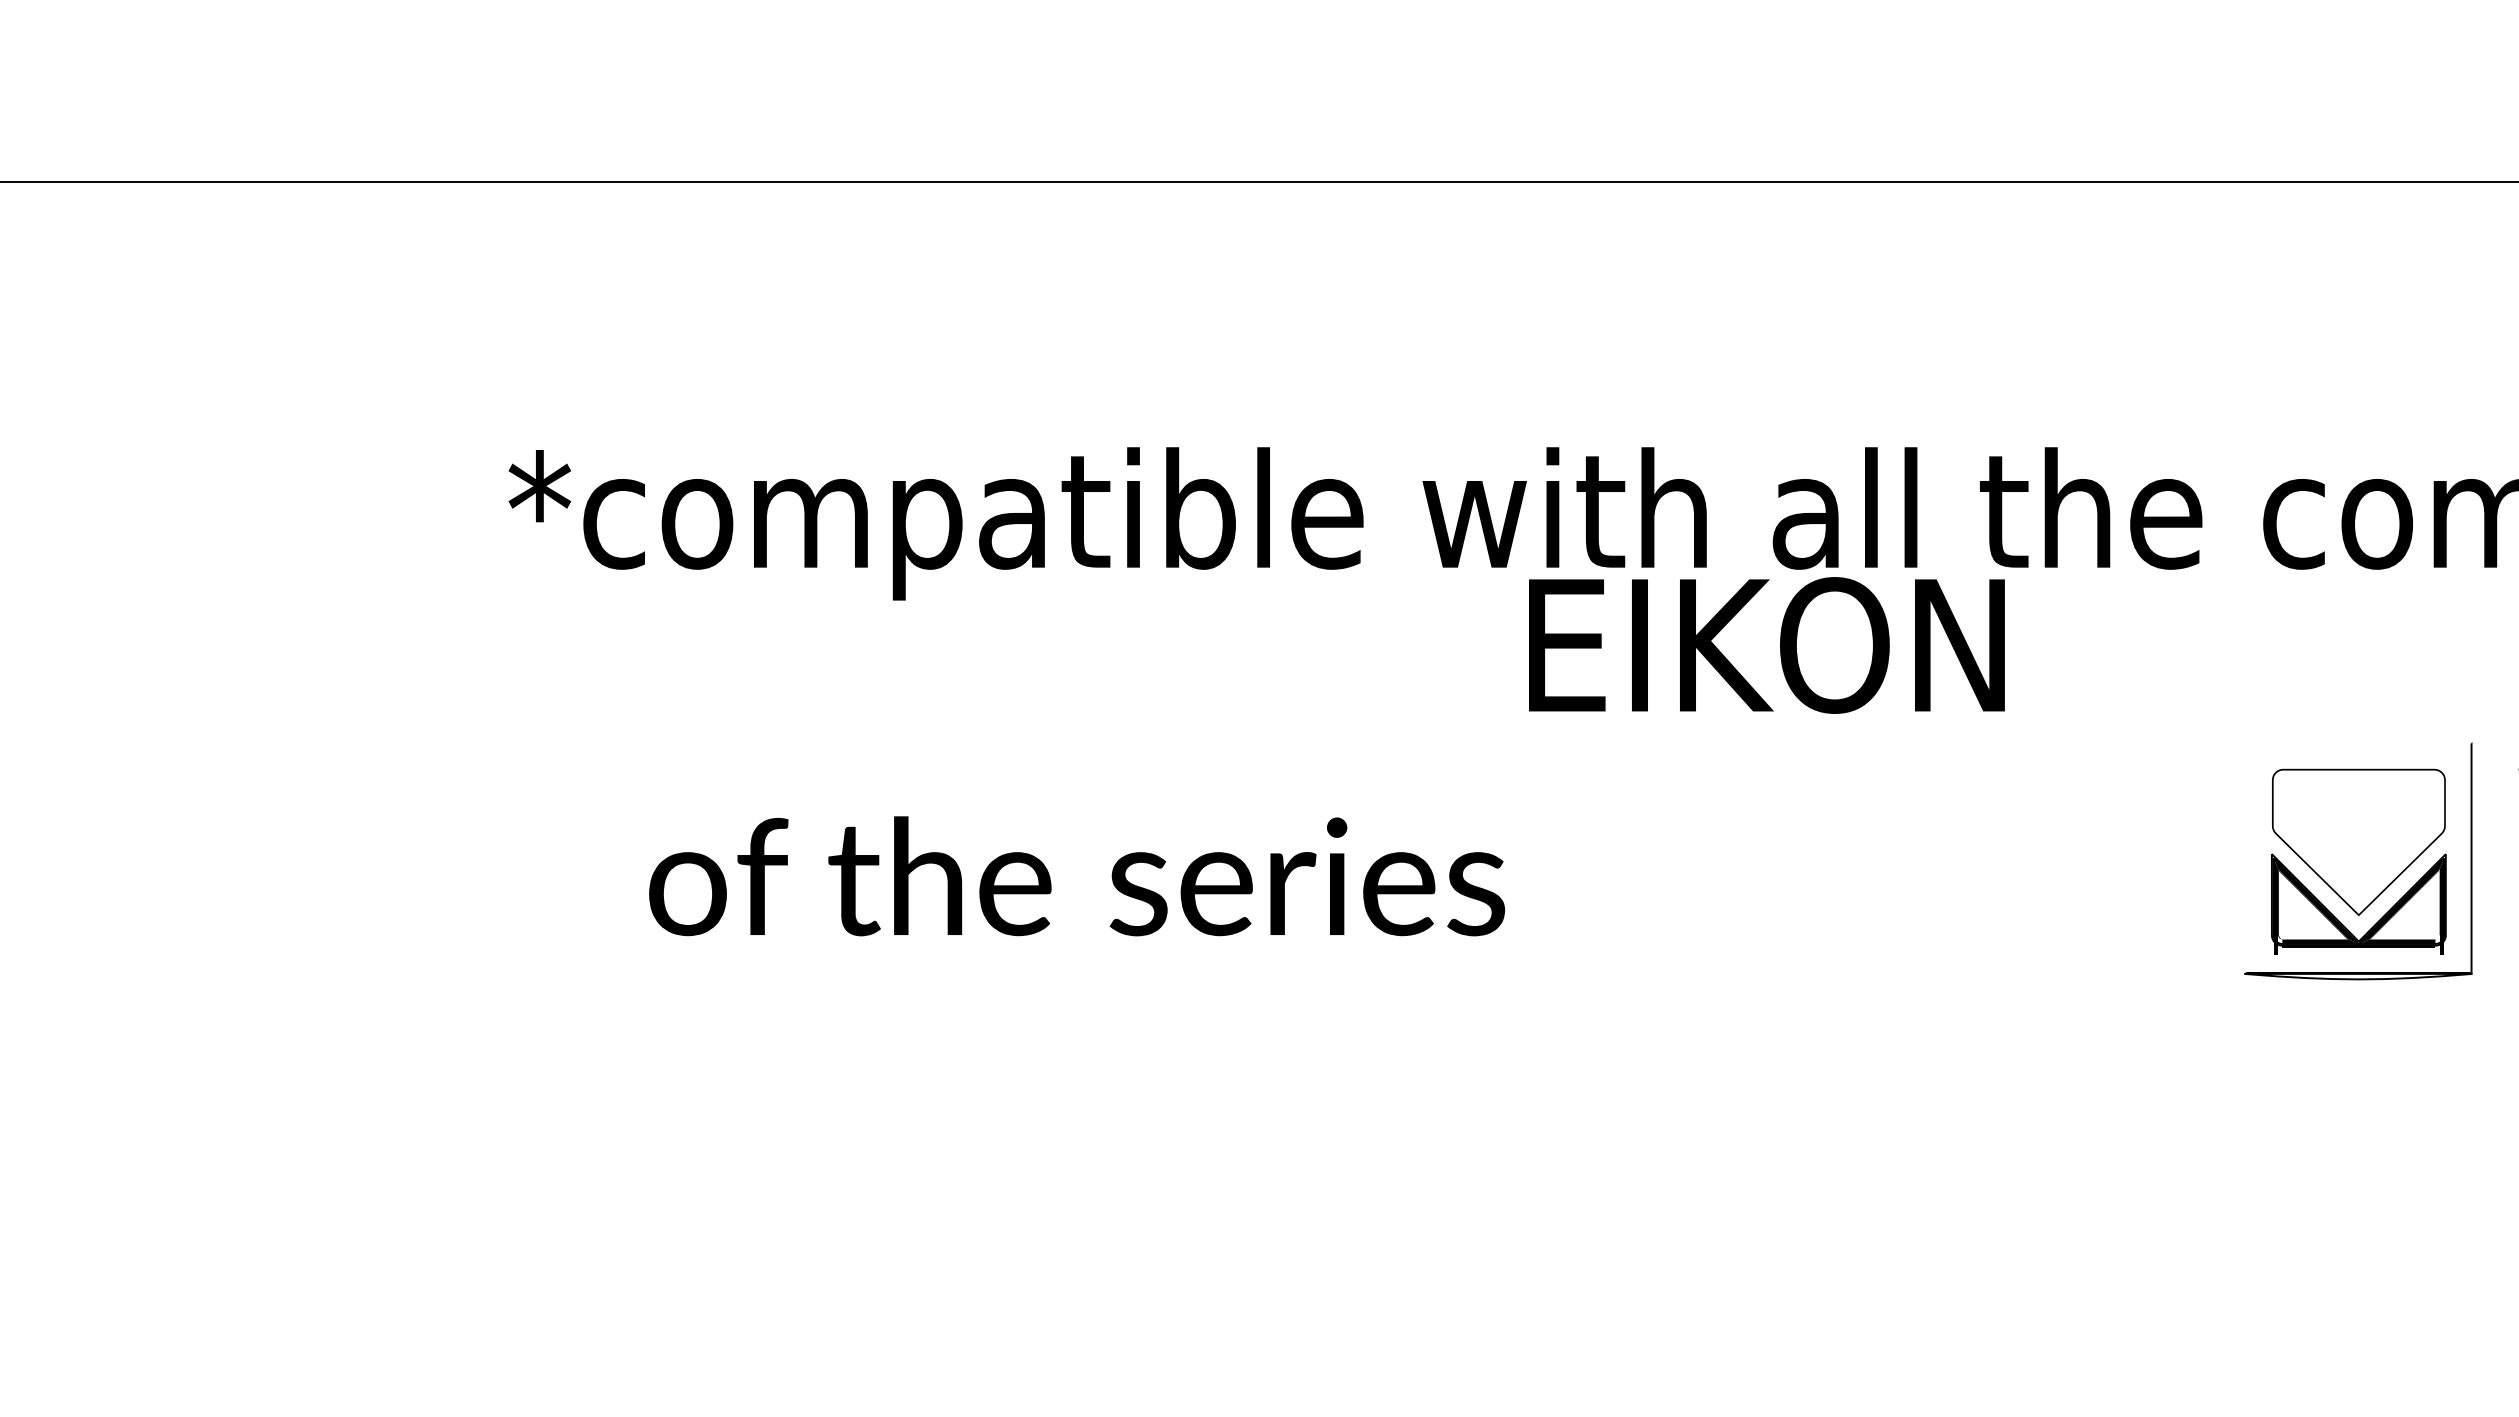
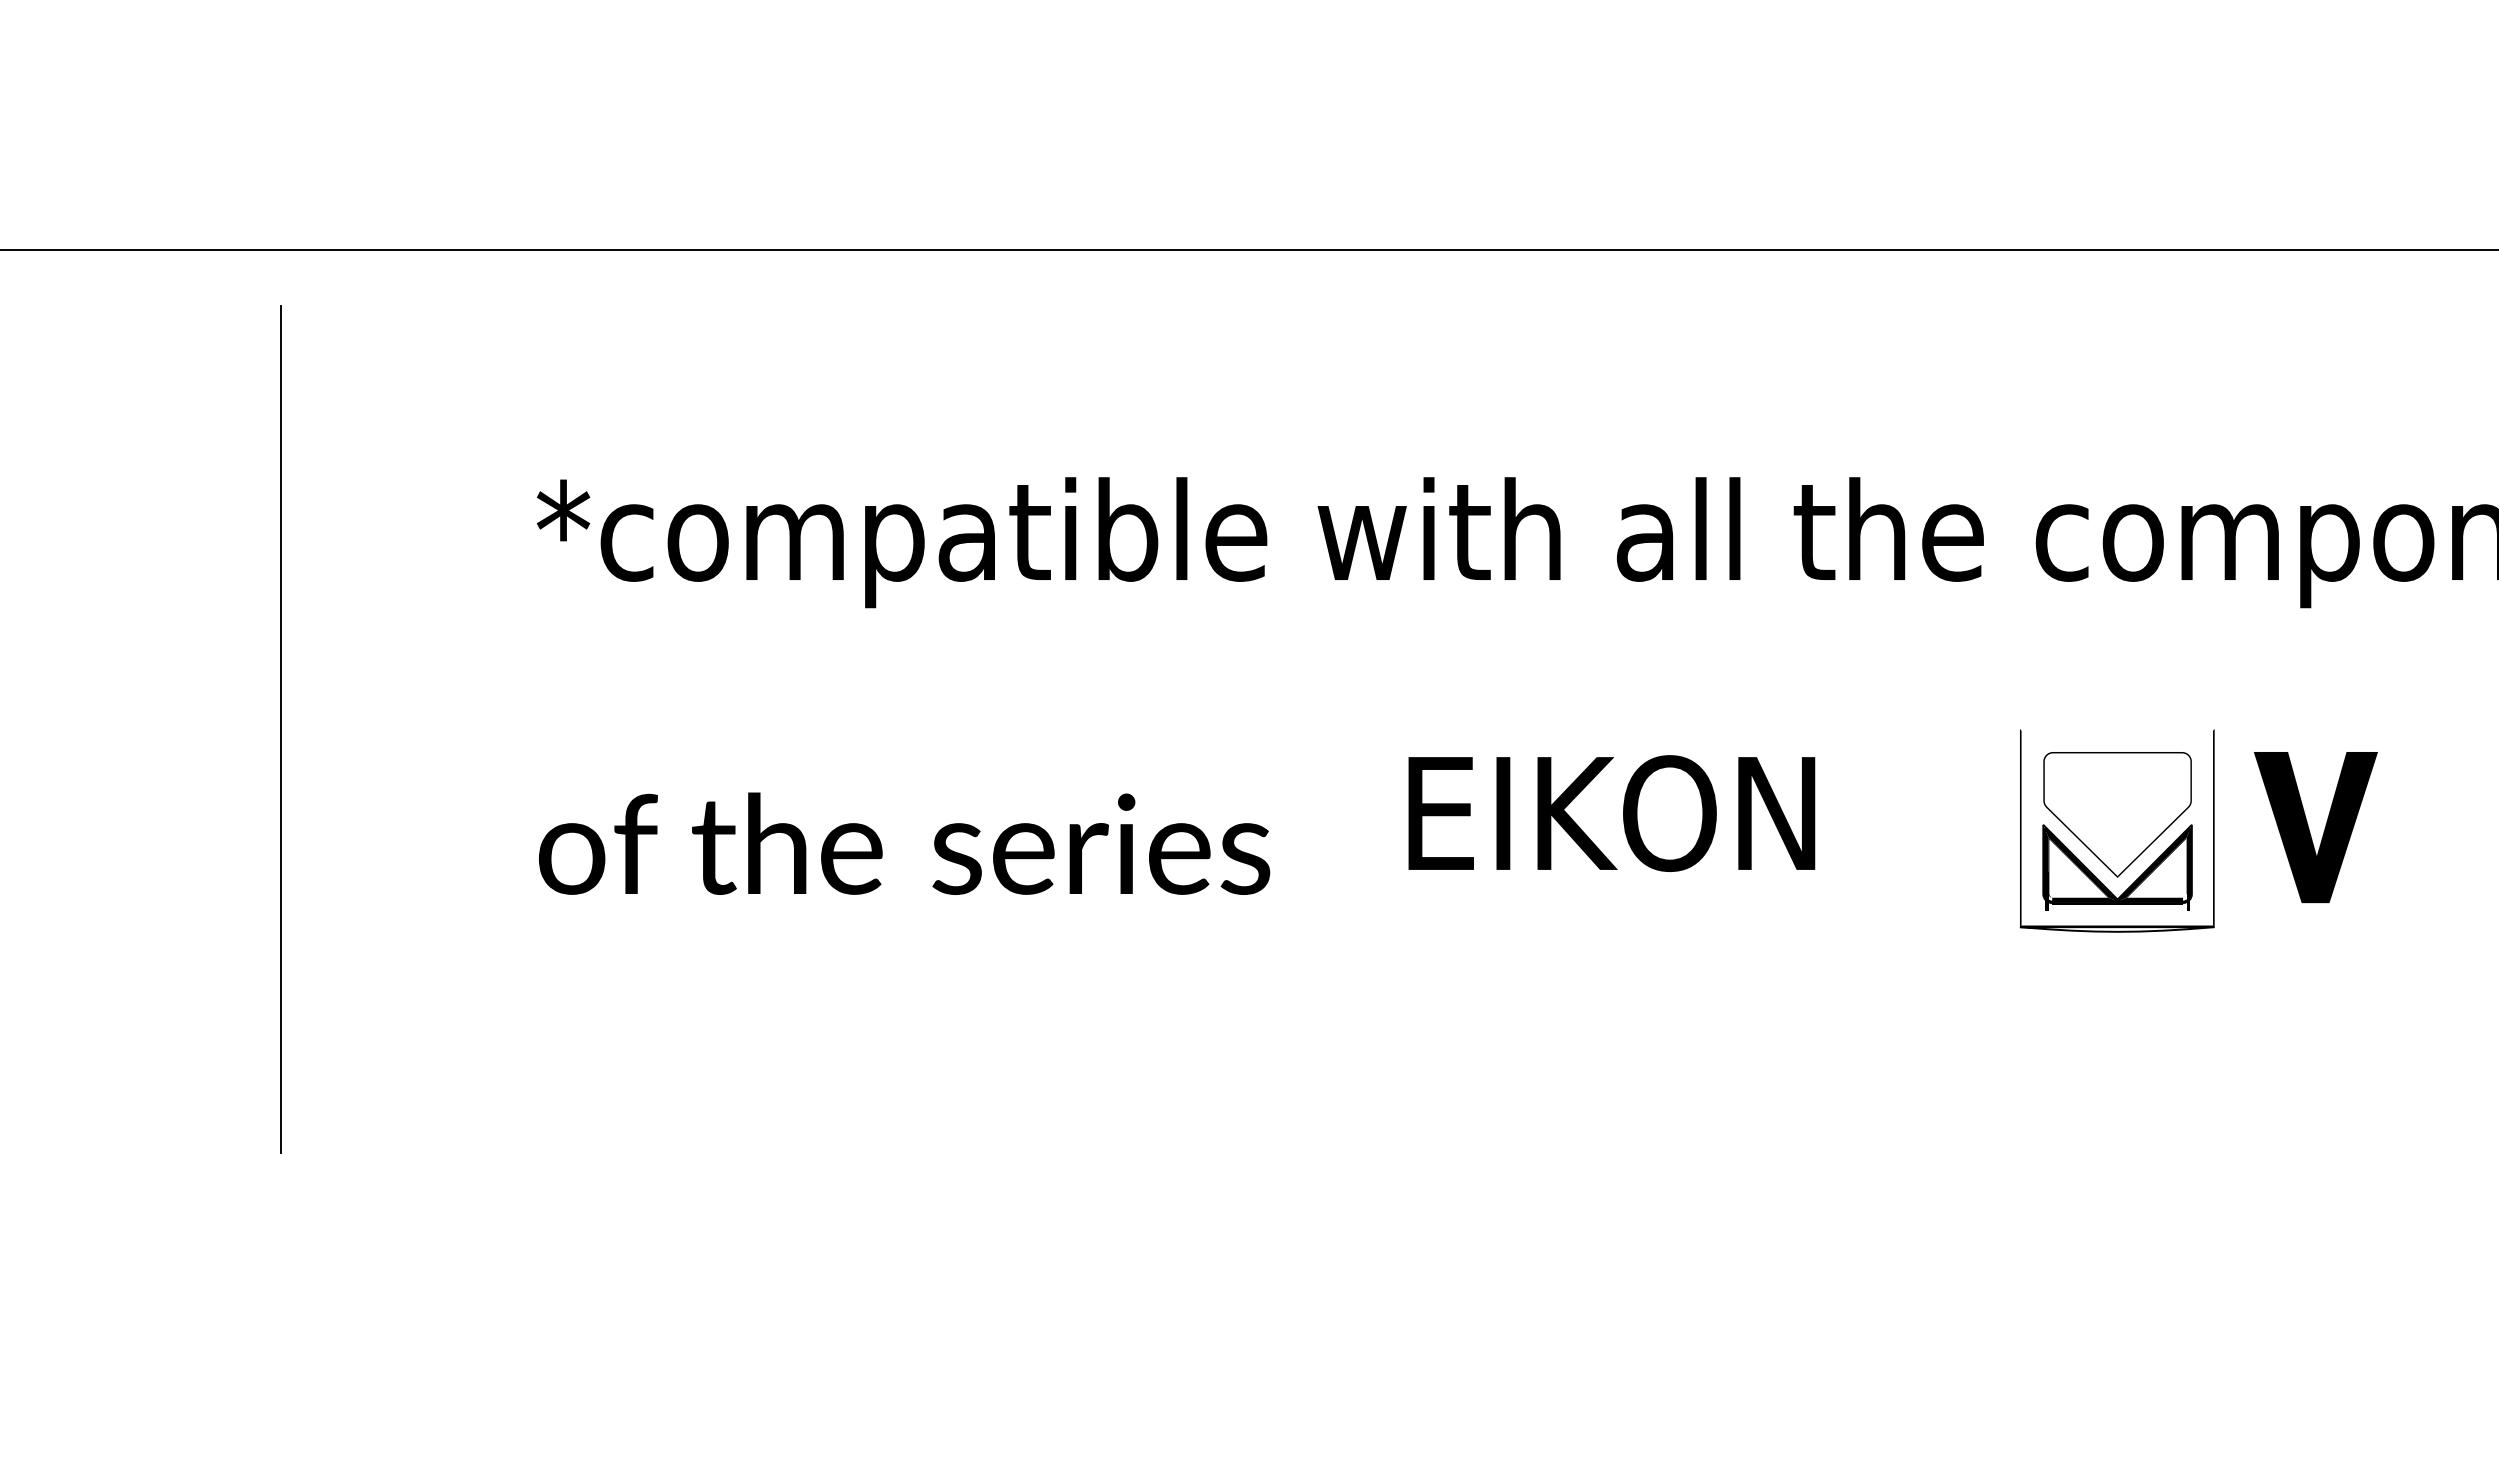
text: (1766, 645) -> (1611, 813), moved
line: (209, 742) -> (281, 729), added
fill: (2245, 858) -> (2020, 828), added
text: (1077, 875) -> (904, 843), moved

